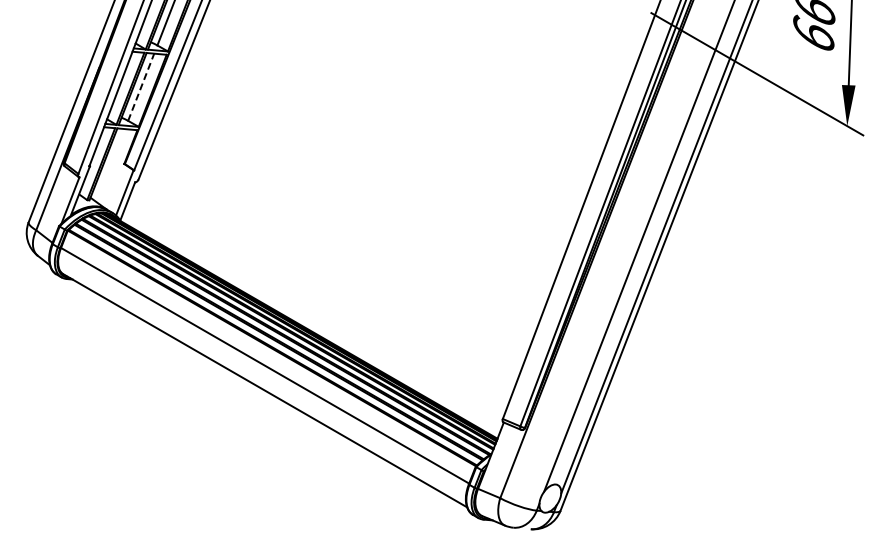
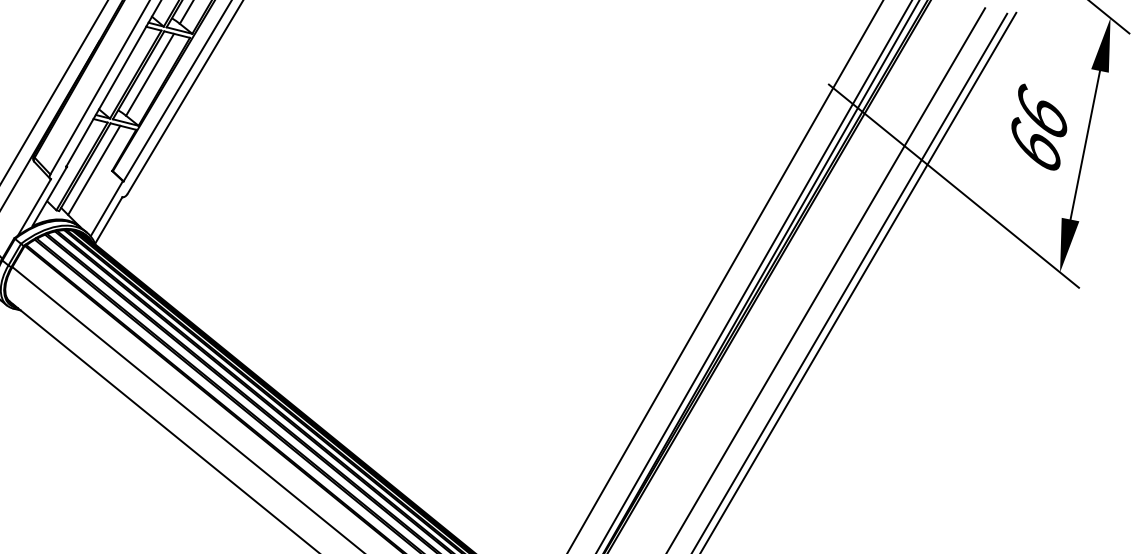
line: (141, 86) -> (150, 73), dashed -> solid
line: (110, 165) -> (93, 170), added

